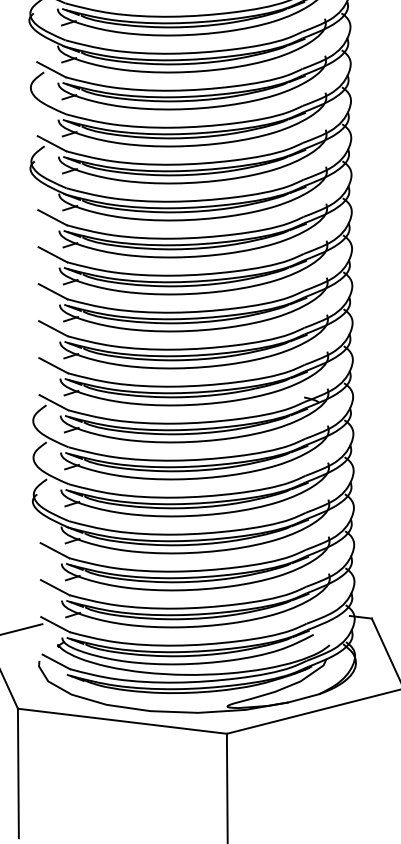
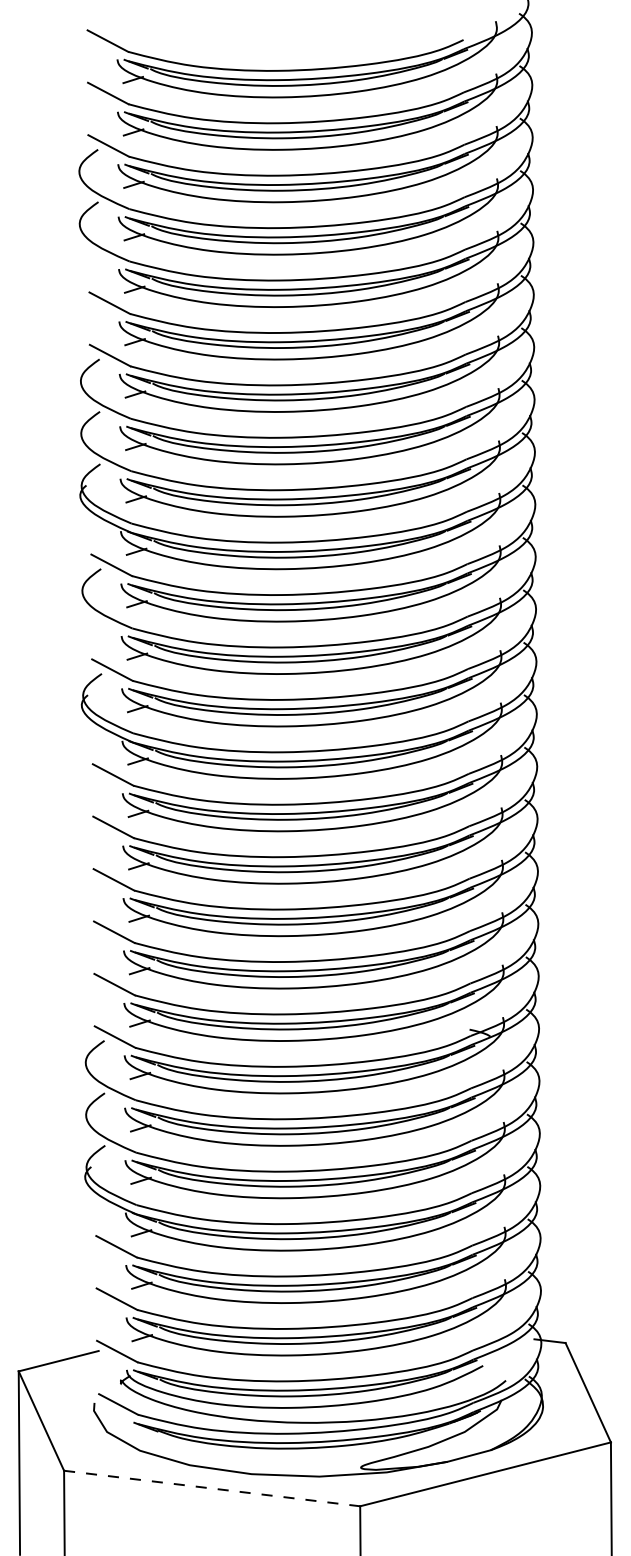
line: (122, 721) -> (212, 1488), solid -> dashed

